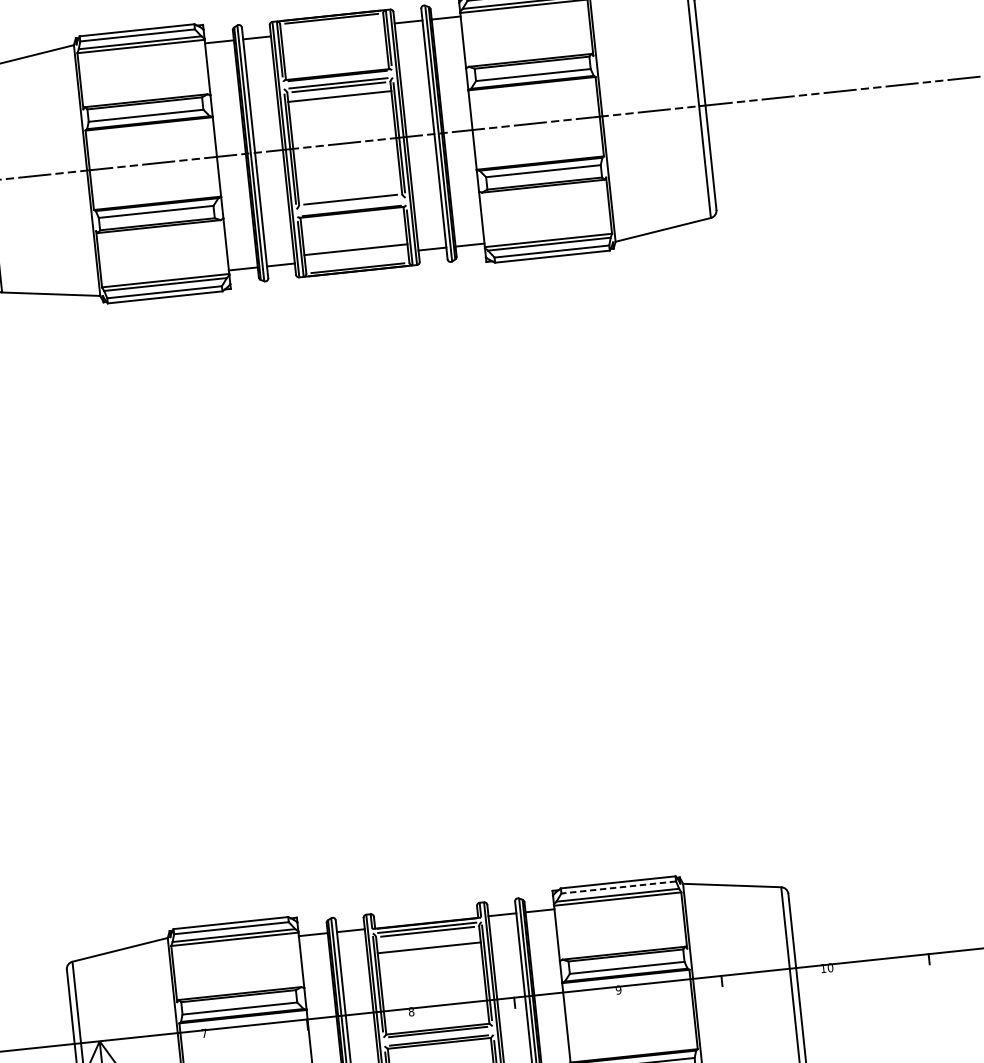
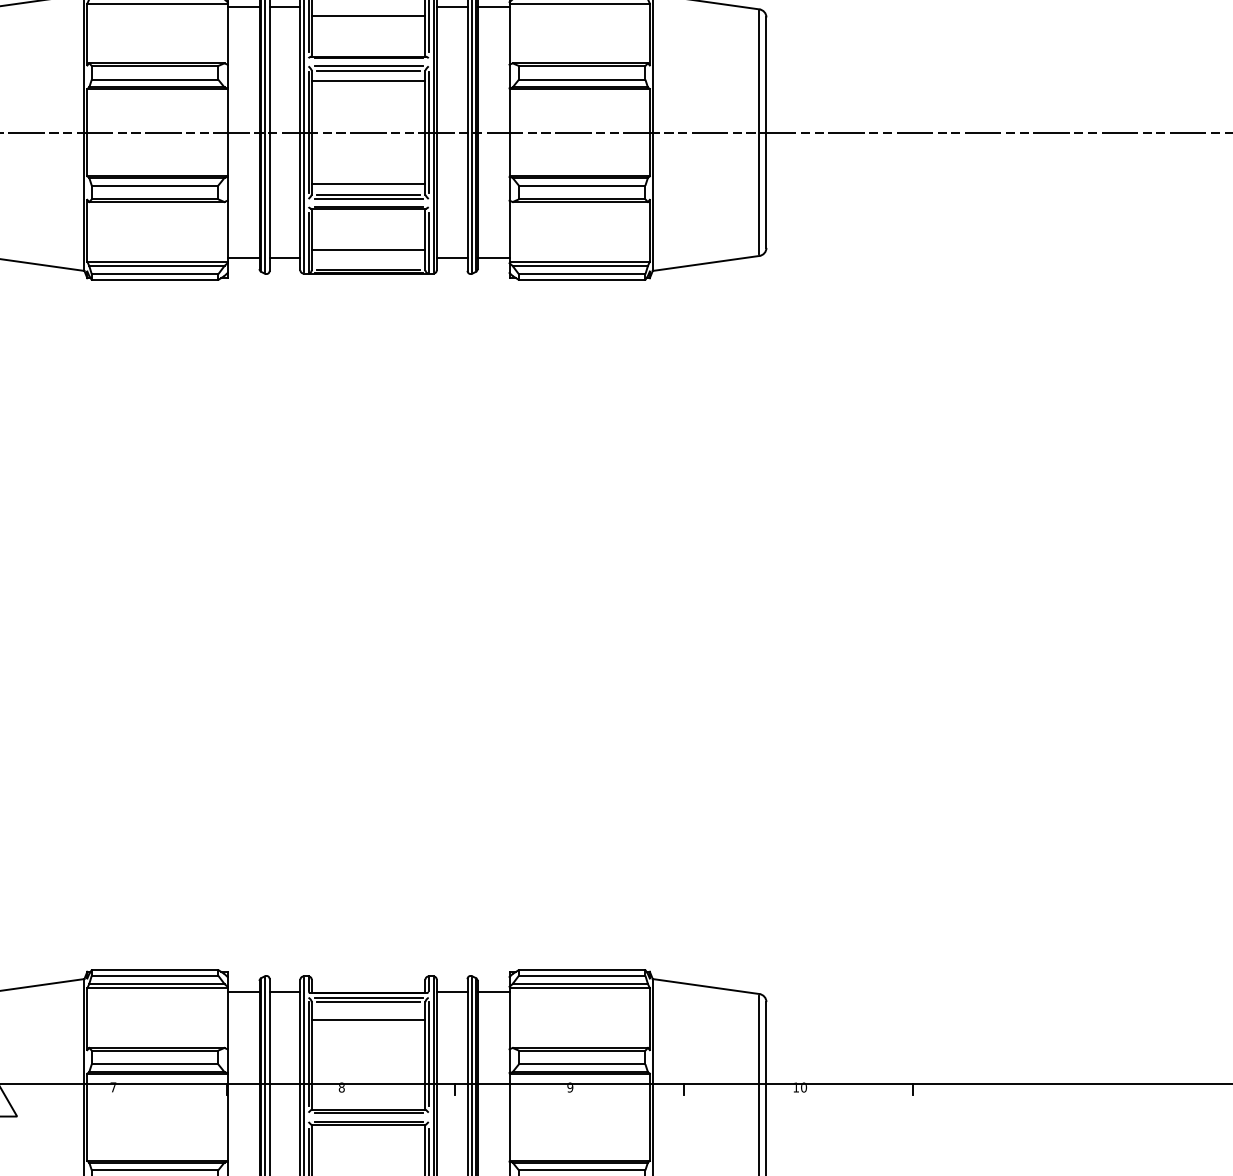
line: (333, 37) -> (368, 15), added
line: (349, 190) -> (368, 184), added
line: (351, 204) -> (368, 199), added
line: (618, 887) -> (581, 975), dashed -> solid

